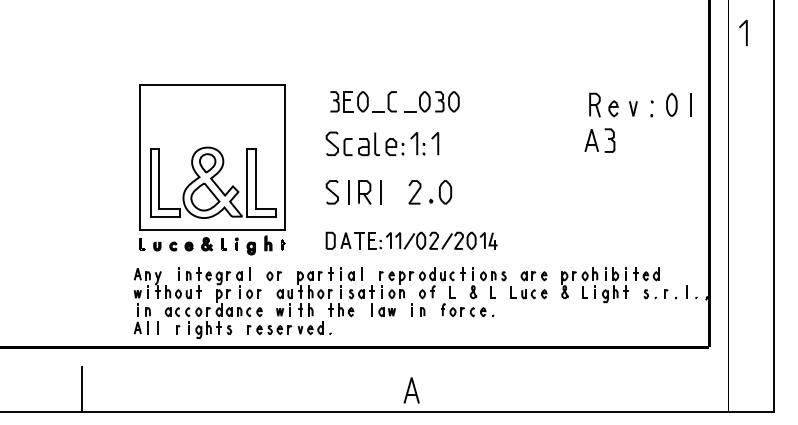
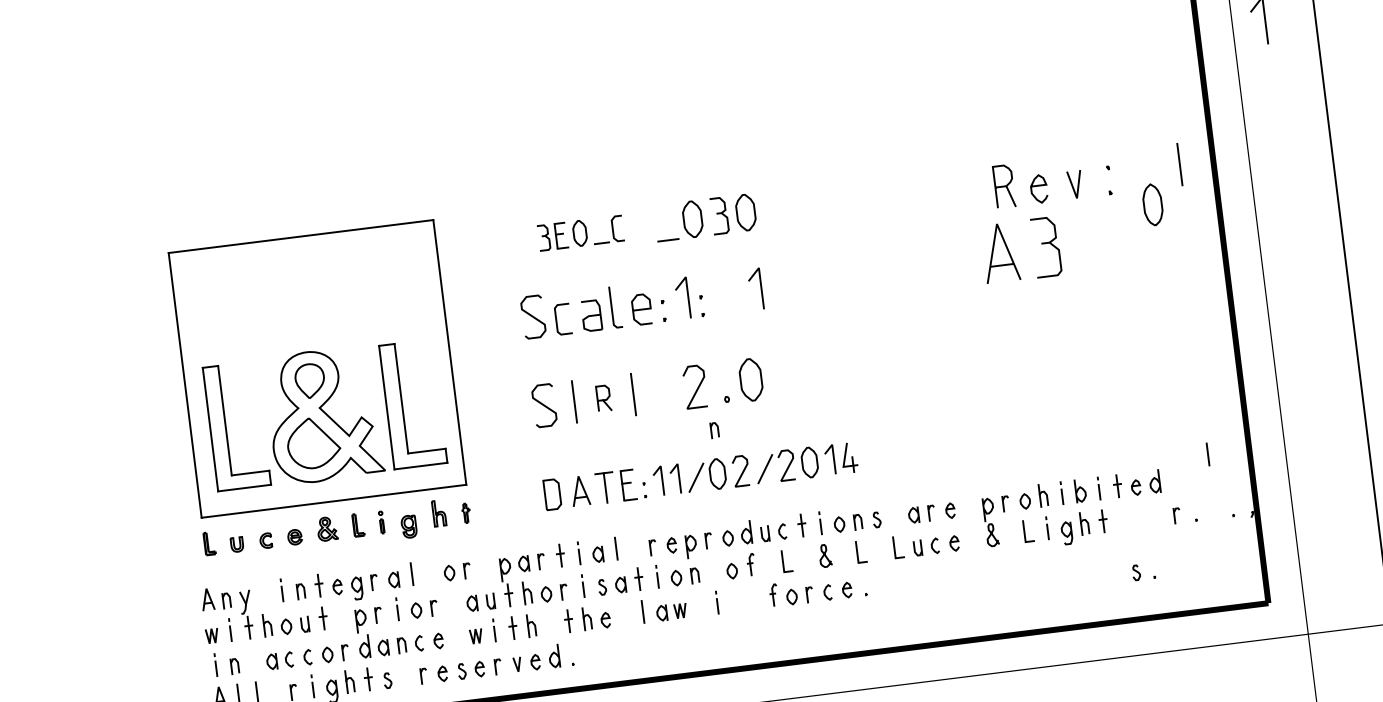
part: (363, 101) -> (580, 232), size x0.7
part: (671, 104) -> (1152, 204), moved
part: (599, 140) -> (1020, 250), size x1.4
line: (437, 143) -> (760, 288), moved
part: (364, 192) -> (603, 398), size x0.6
line: (686, 291) -> (1207, 453), moved
part: (649, 294) -> (1142, 572), moved
part: (422, 311) -> (714, 429), moved

